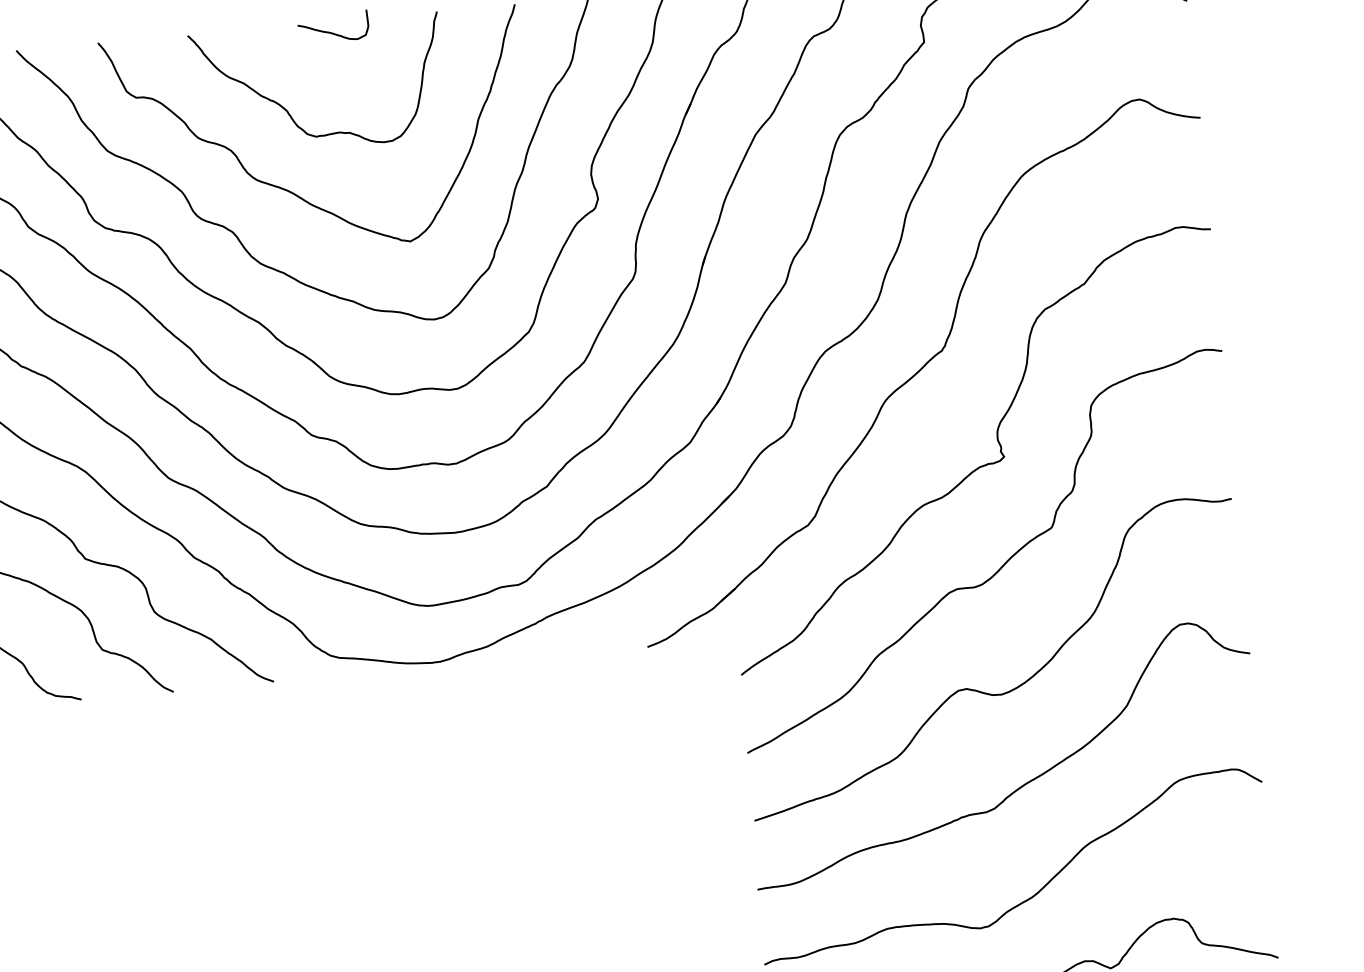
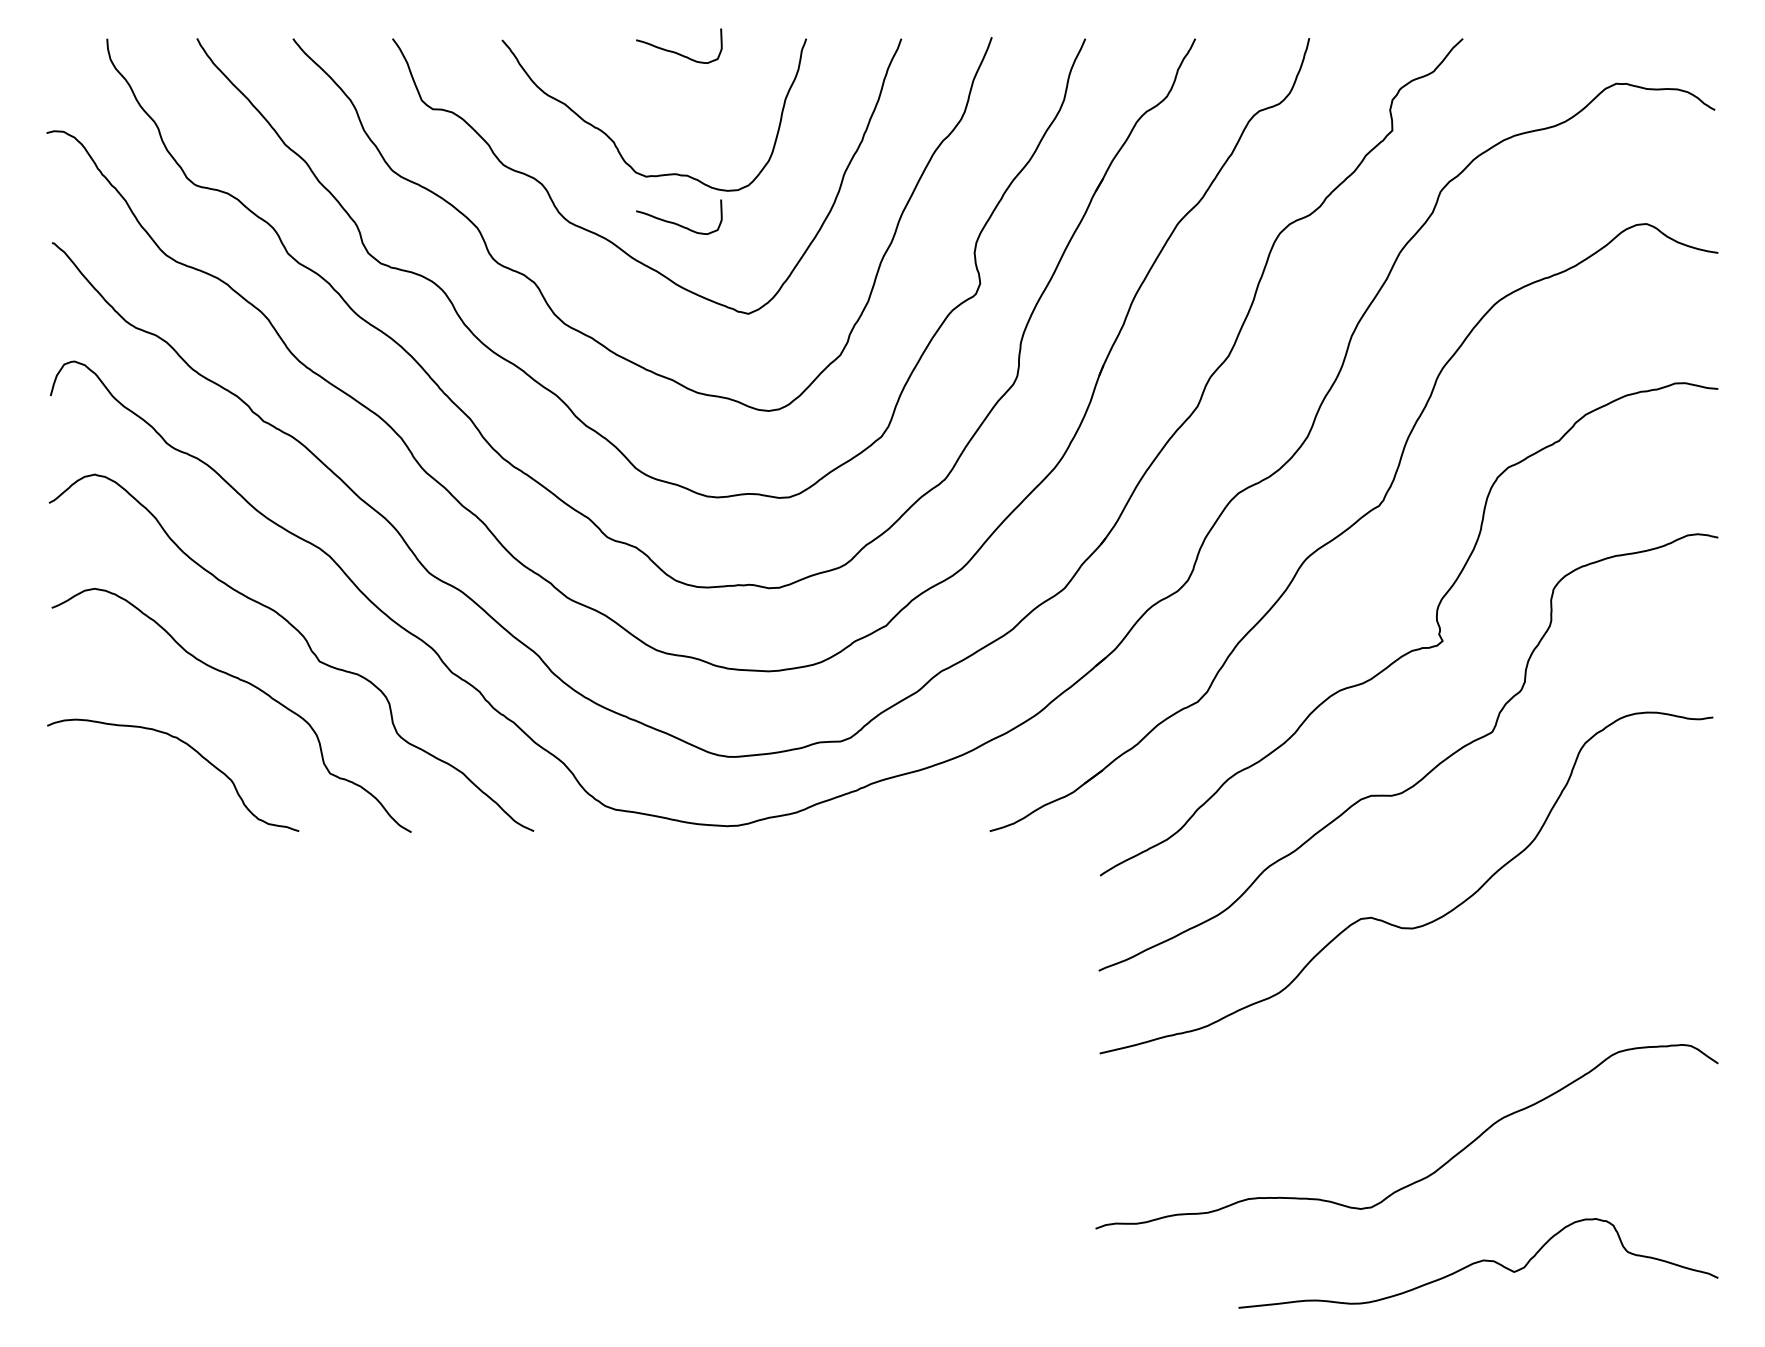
curve: (343, 172) -> (675, 222), added
curve: (1022, 785) -> (1427, 1040), removed

